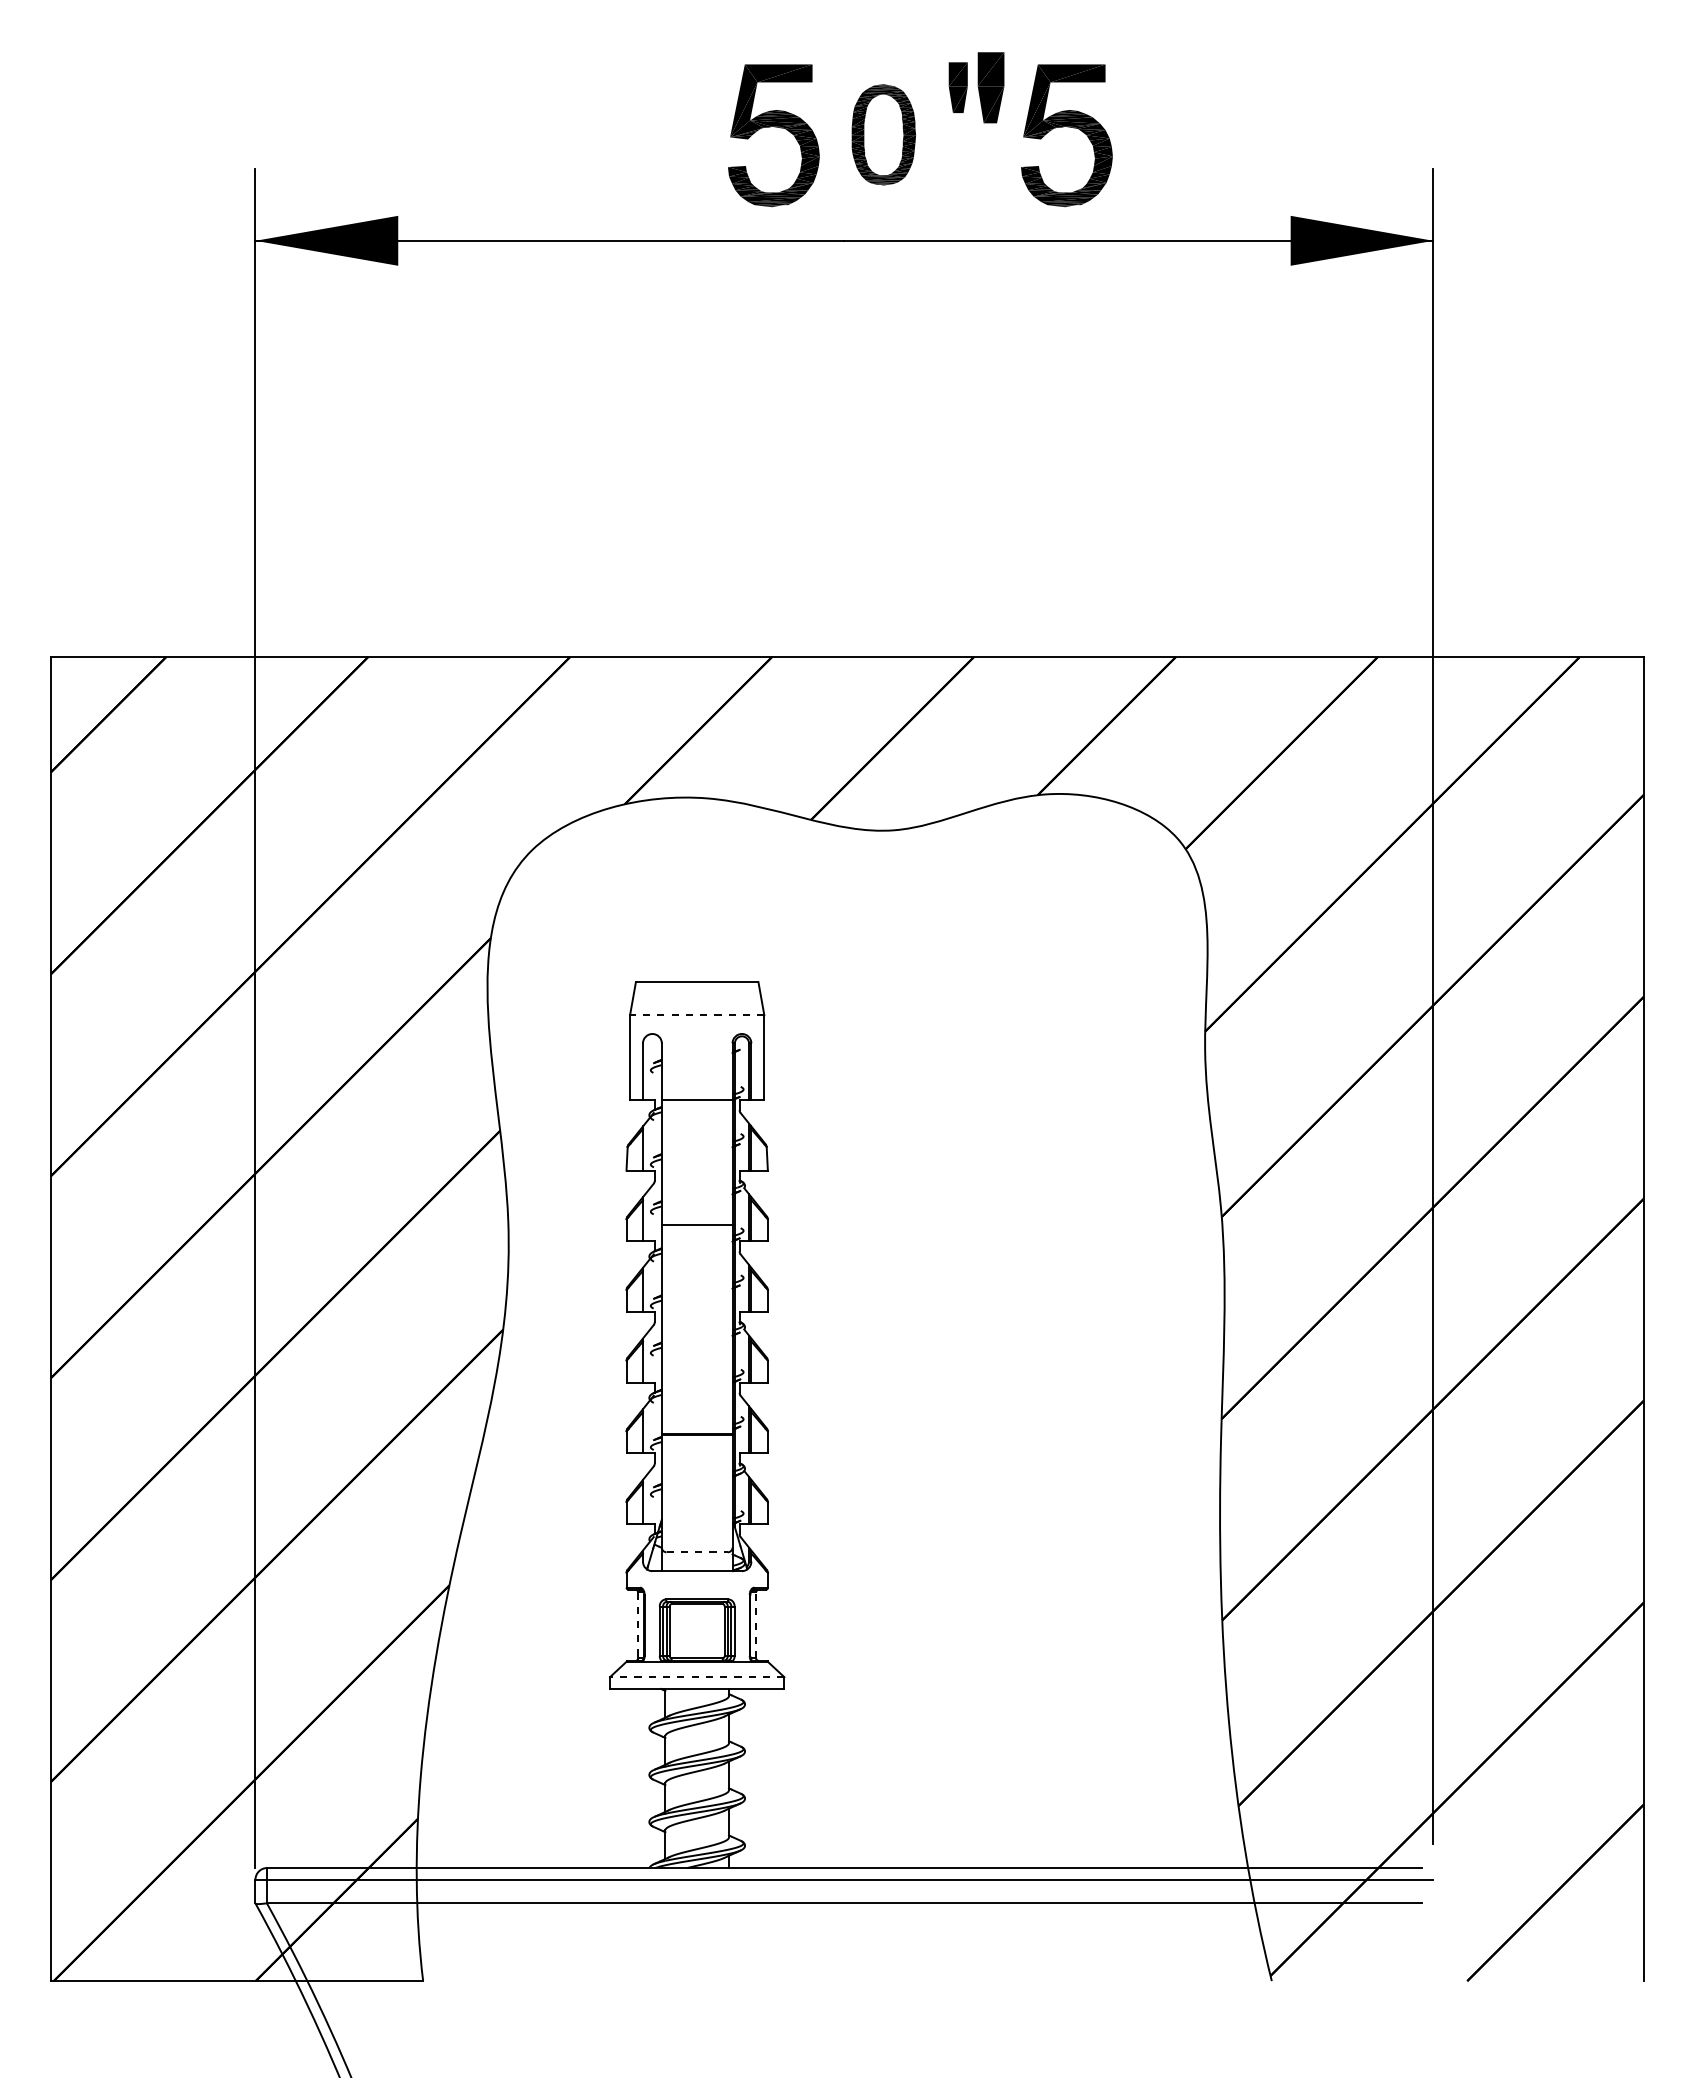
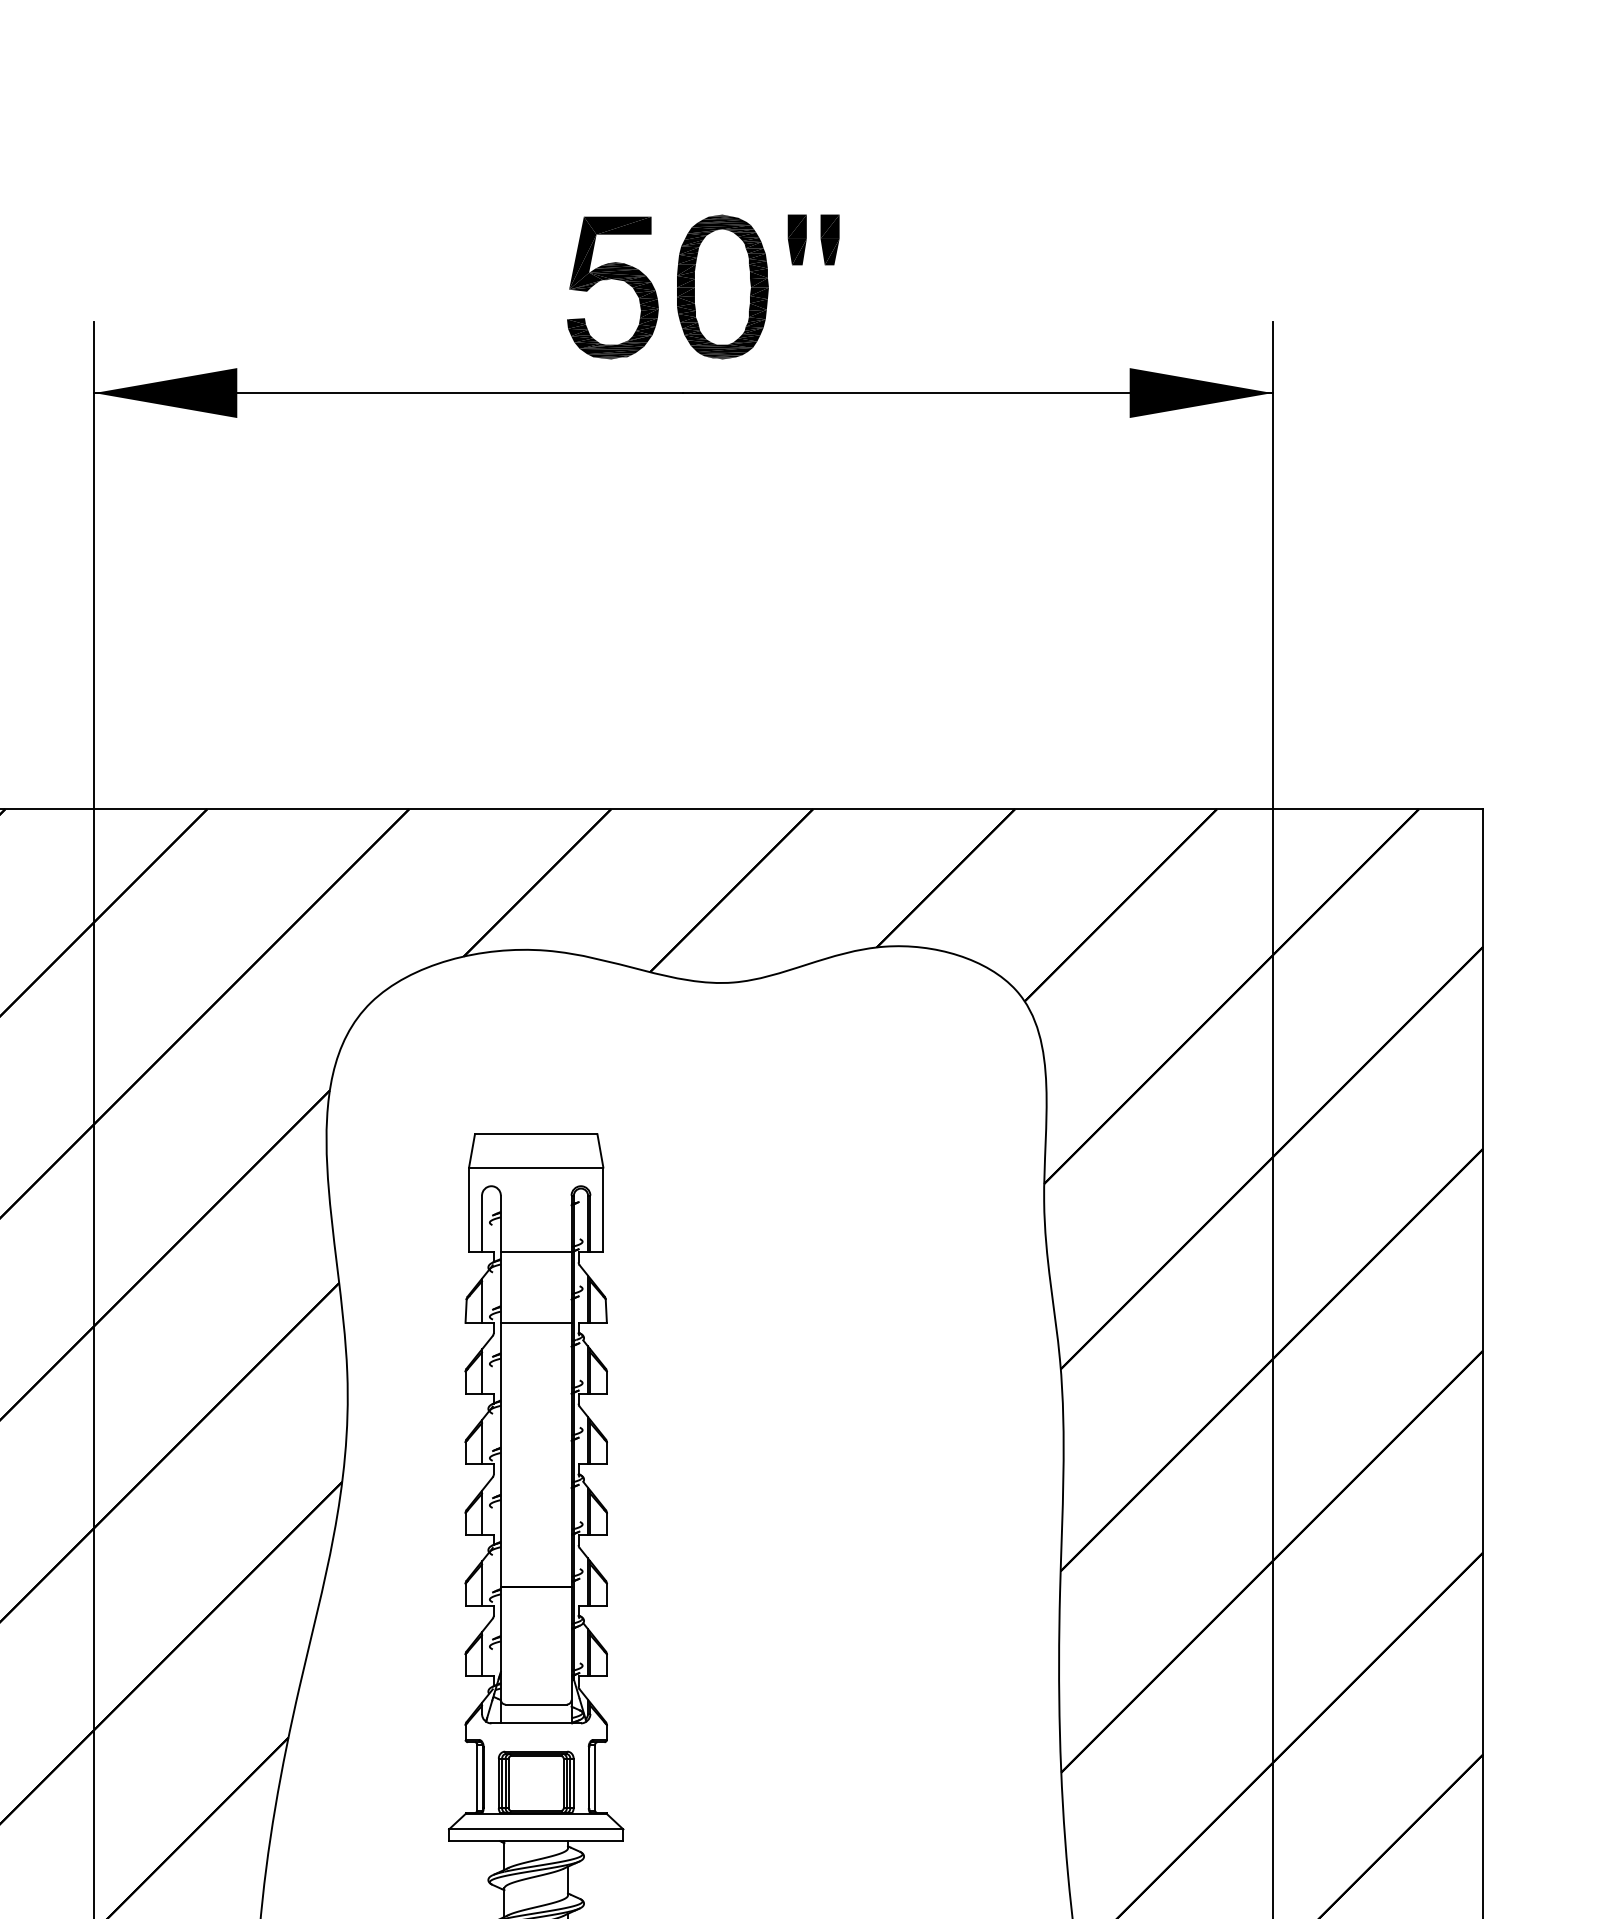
part: (990, 87) -> (829, 239), size x0.71
part: (1067, 127) -> (906, 279), removed
part: (883, 134) -> (722, 286), size x1.43
line: (696, 1015) -> (535, 1167), dashed -> solid
line: (696, 1224) -> (535, 1322), moved
line: (697, 1552) -> (536, 1704), dashed -> solid
line: (638, 1625) -> (477, 1777), dashed -> solid
line: (756, 1625) -> (595, 1777), dashed -> solid
line: (696, 1677) -> (535, 1829), dashed -> solid

